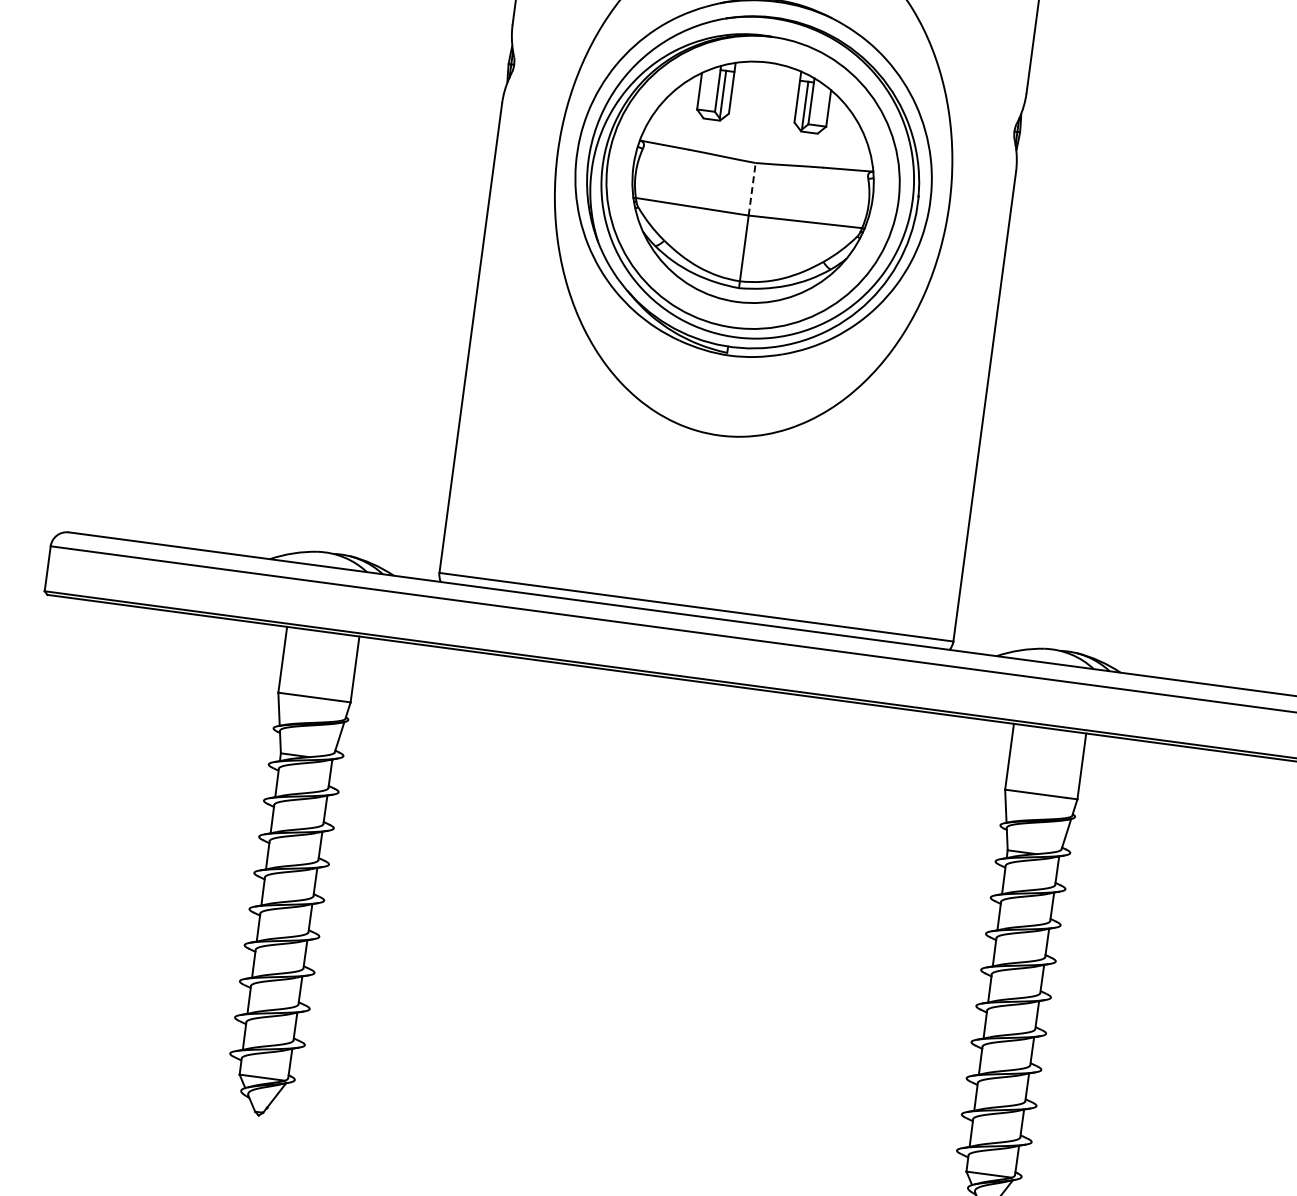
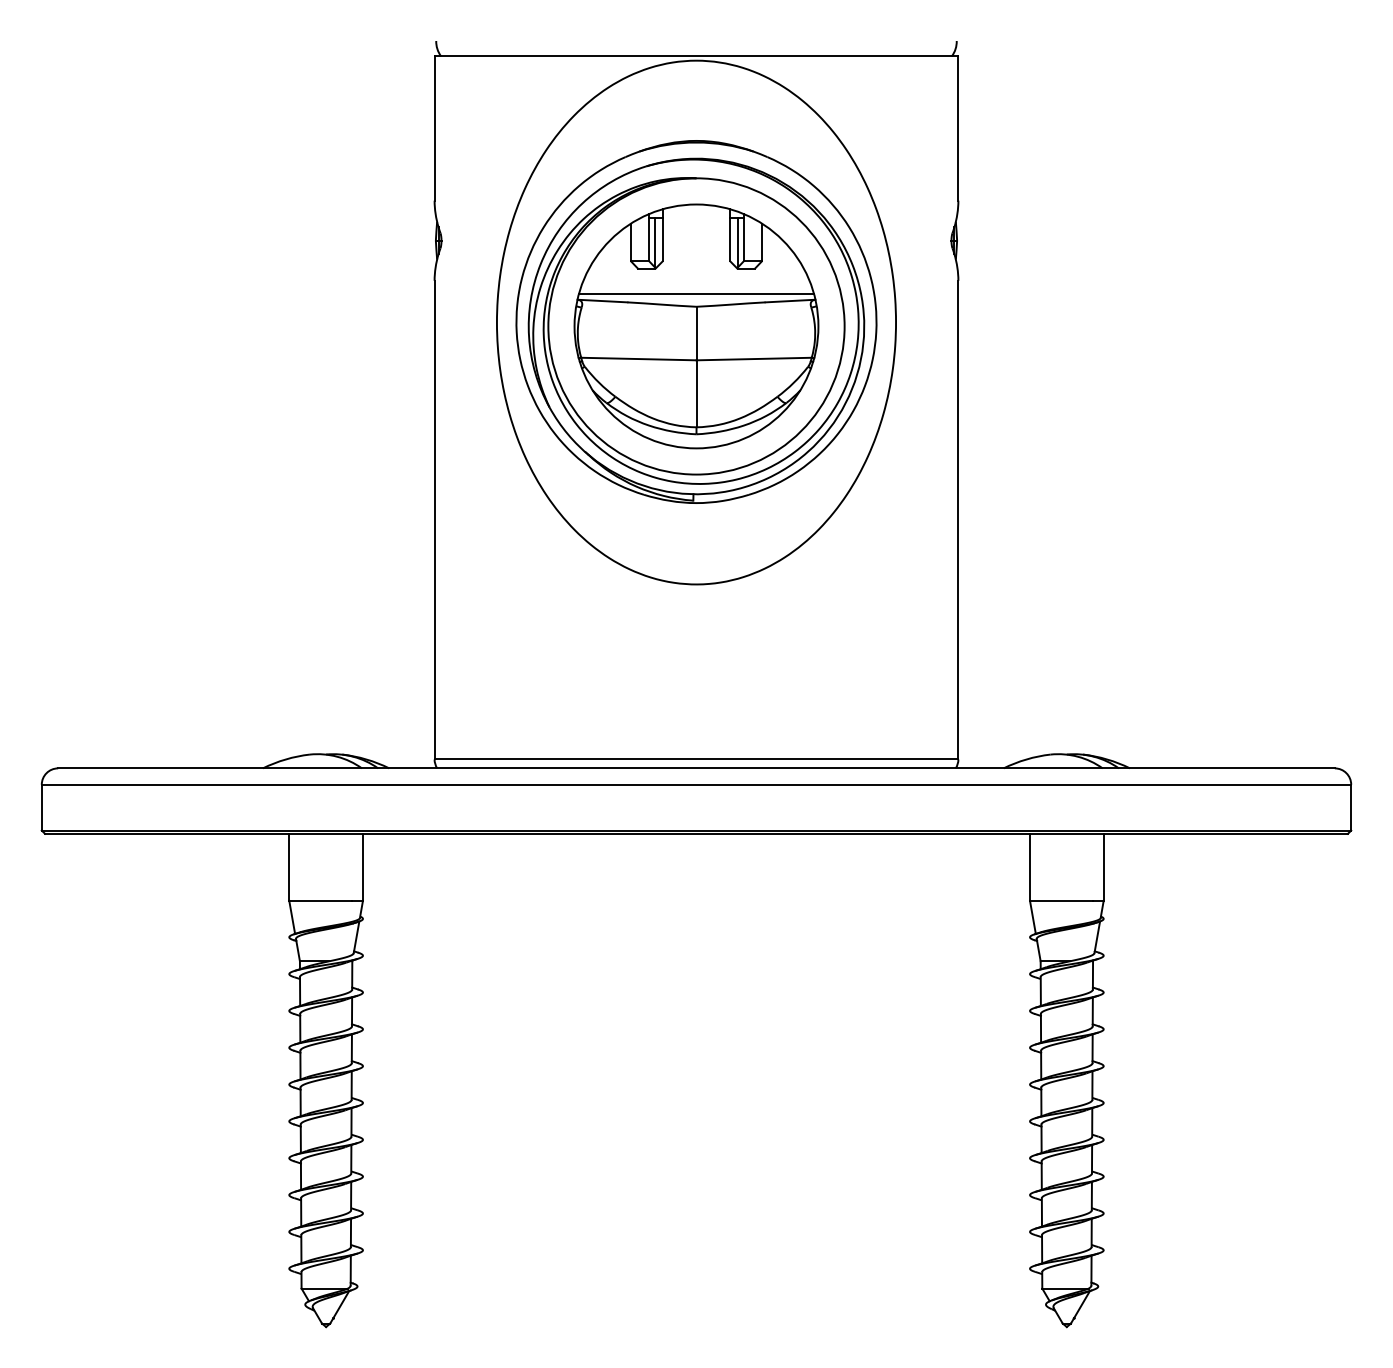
line: (757, 149) -> (696, 293), added
line: (752, 189) -> (696, 333), dashed -> solid

